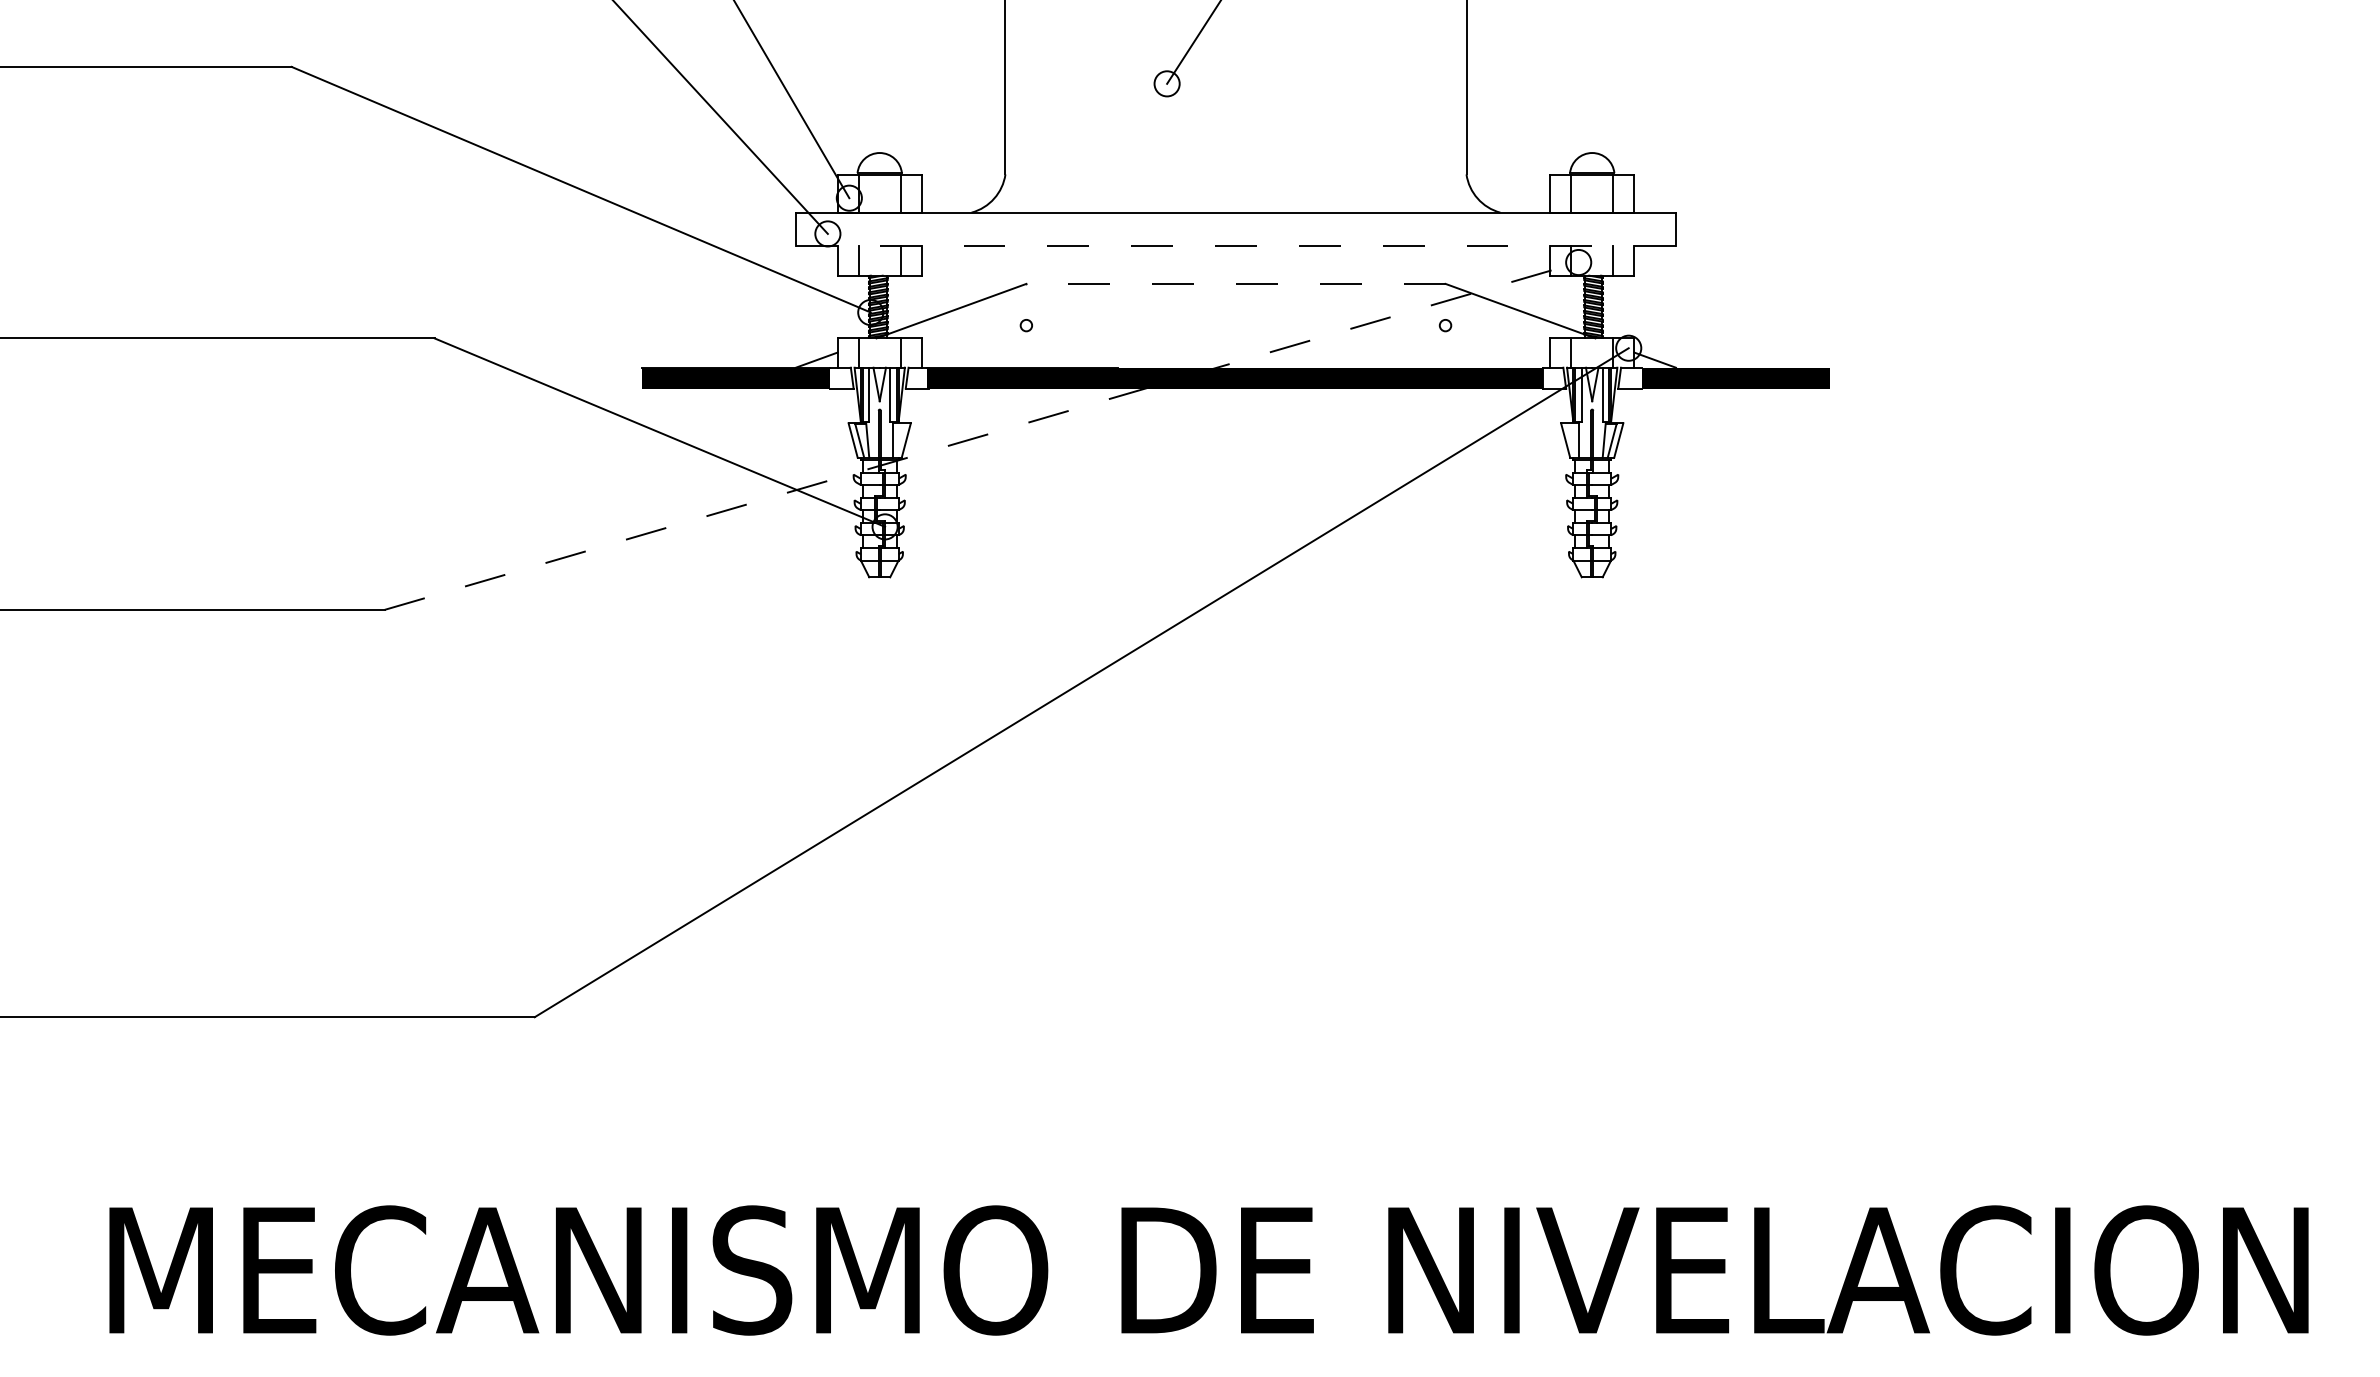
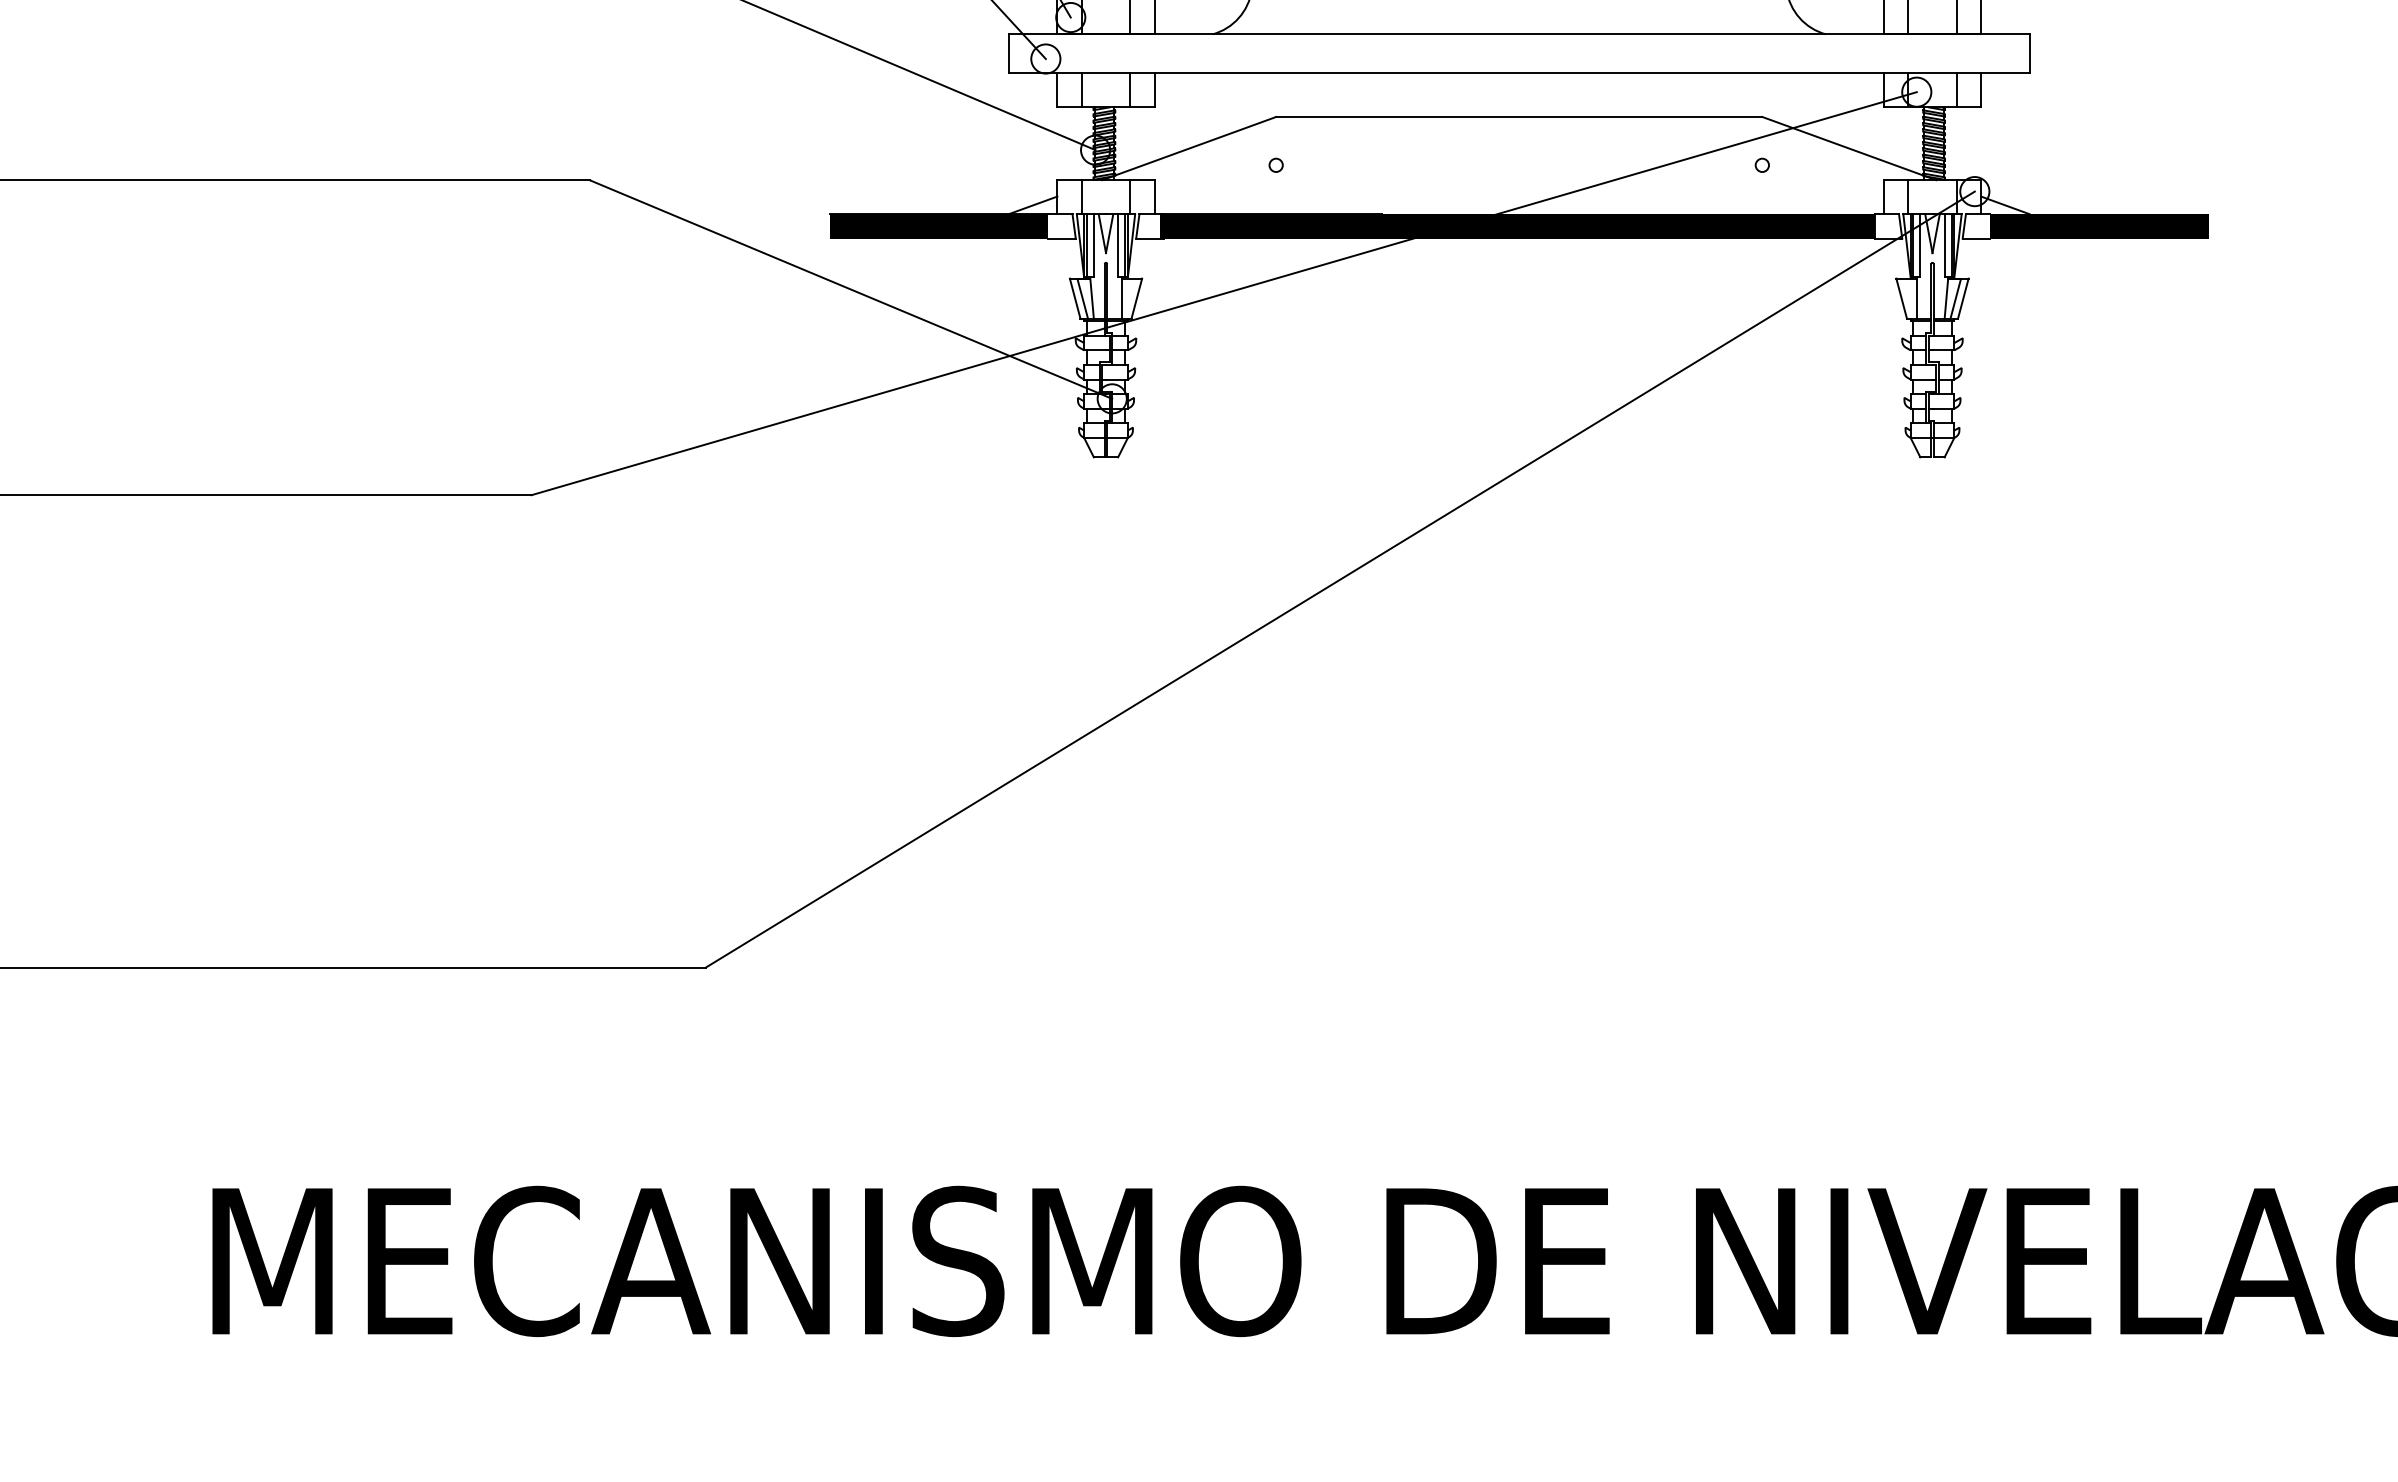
line: (1236, 246) -> (1519, 73), dashed -> solid
line: (1235, 283) -> (1518, 116), dashed -> solid
line: (981, 436) -> (1224, 293), dashed -> solid

